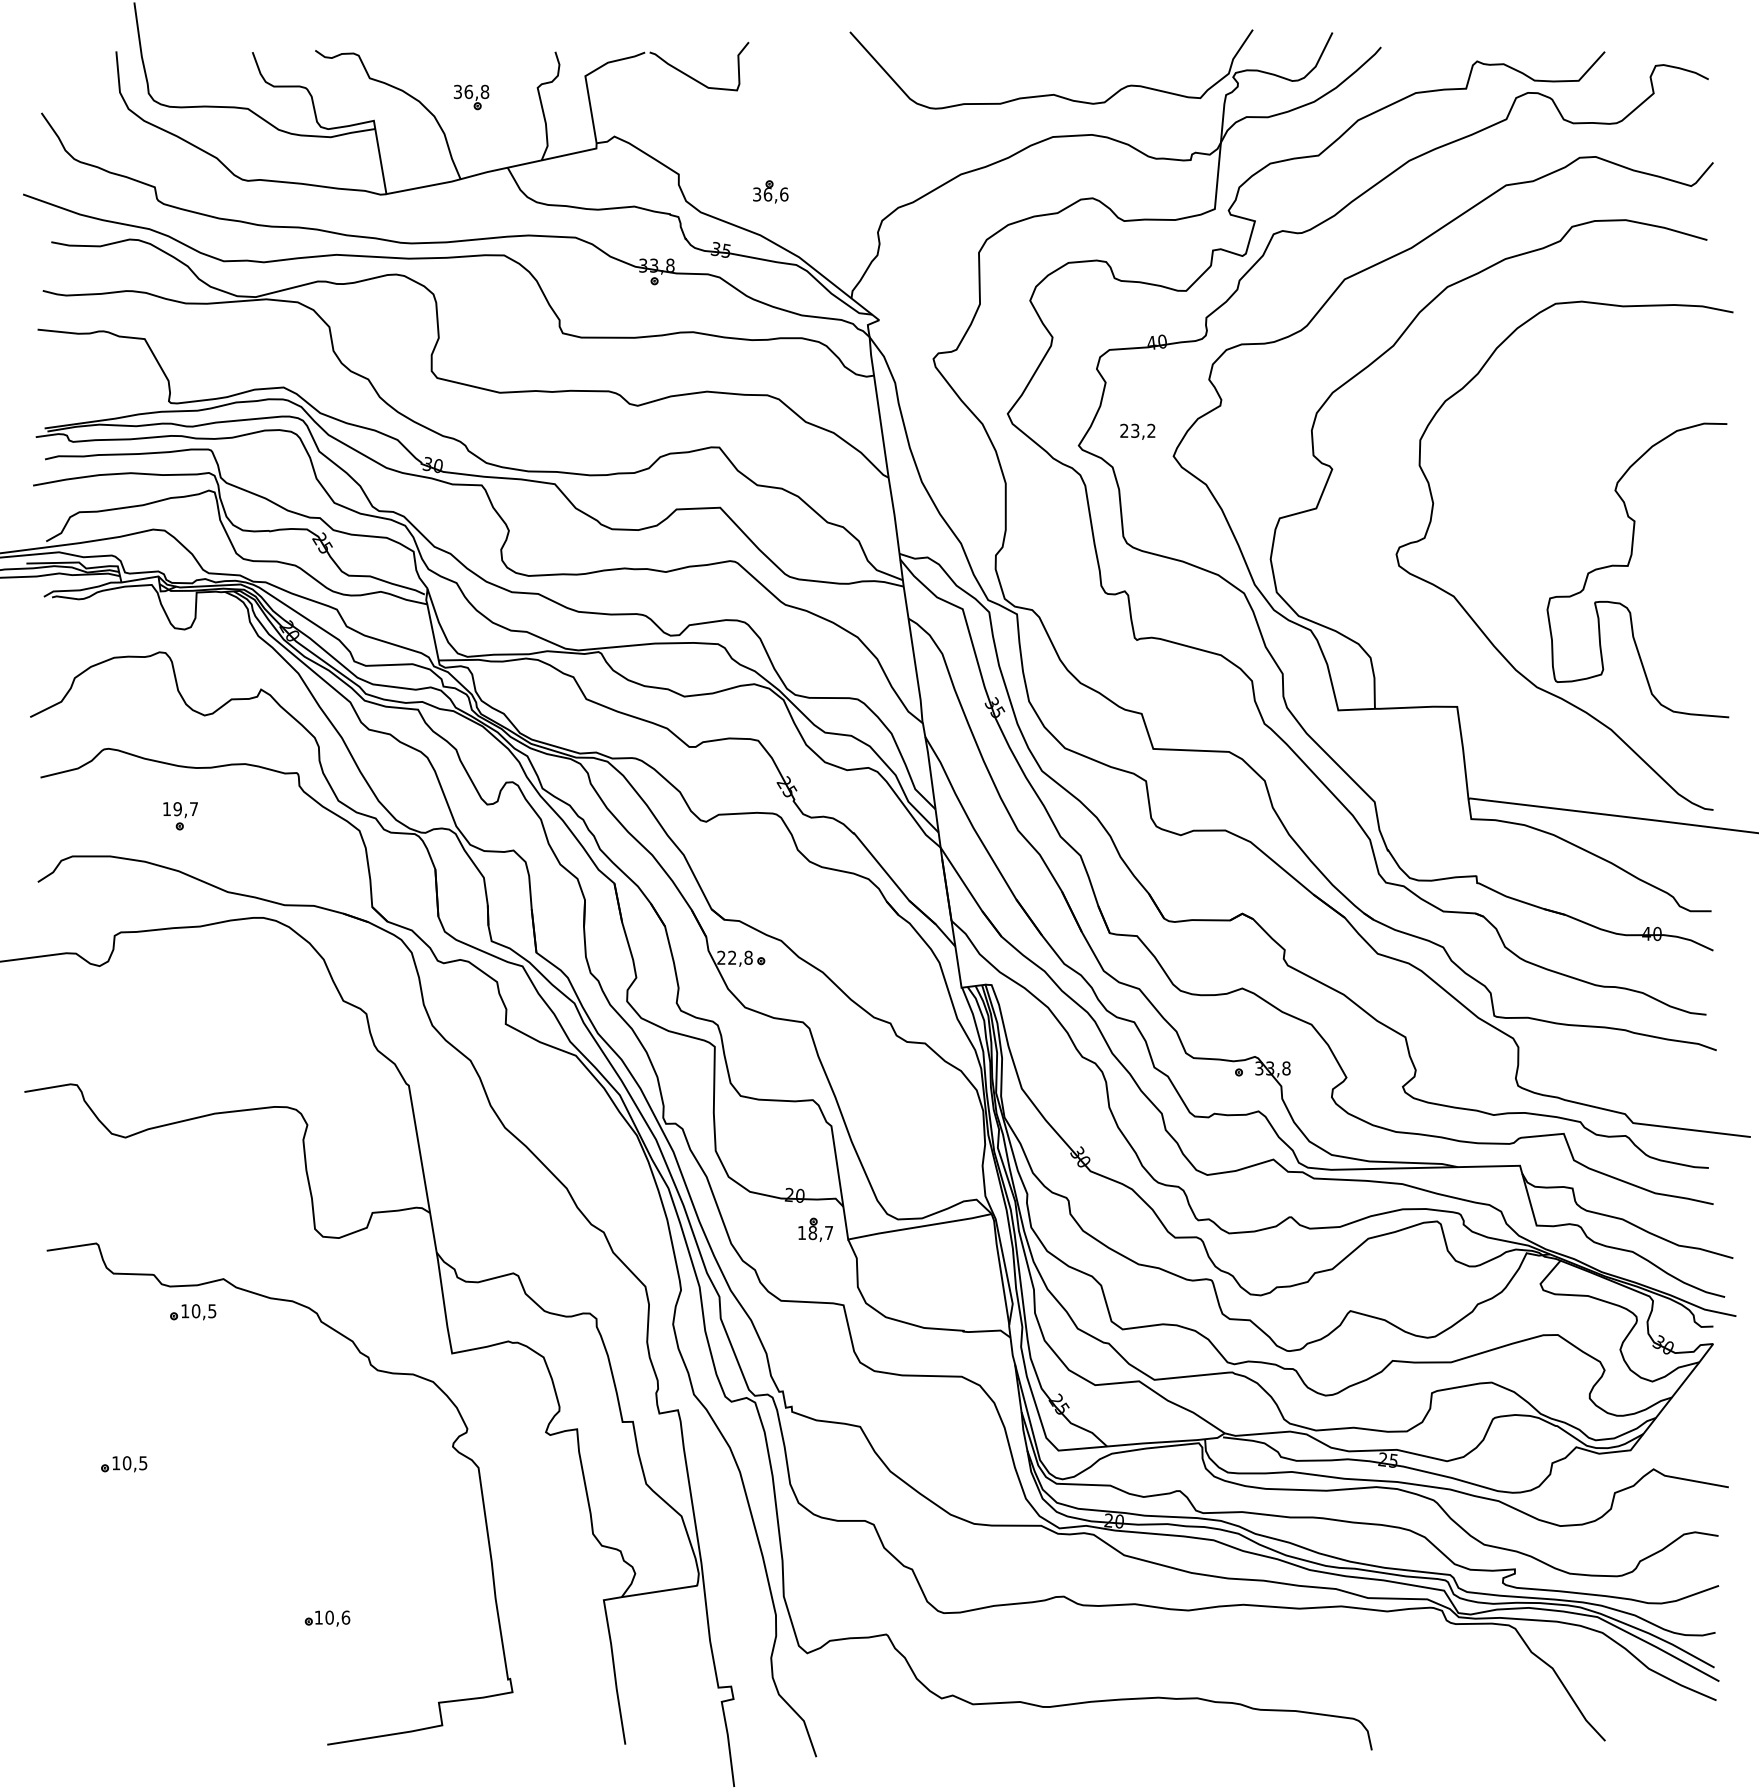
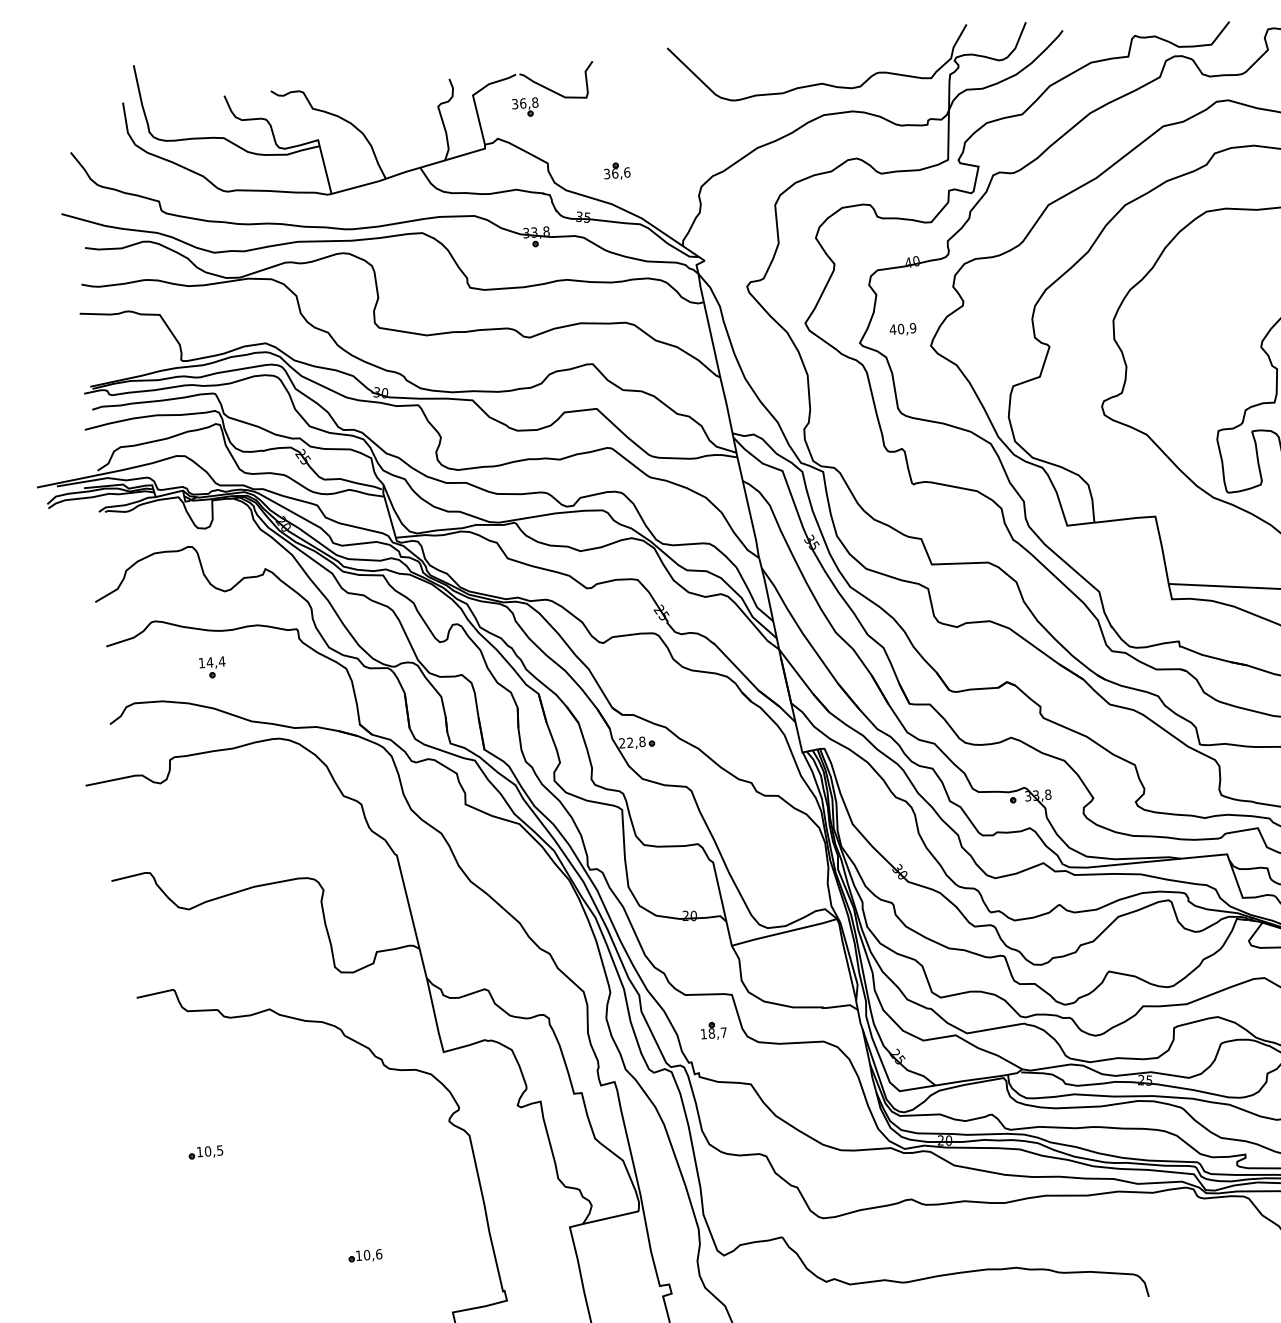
part: (471, 97) -> (525, 107), moved
text: (1137, 430) -> (902, 328), 23,2 -> 40,9
text: (185, 809) -> (215, 662), 19,7 -> 14,4
part: (815, 1229) -> (713, 1030), moved
part: (193, 1312) -> (249, 1035), removed

